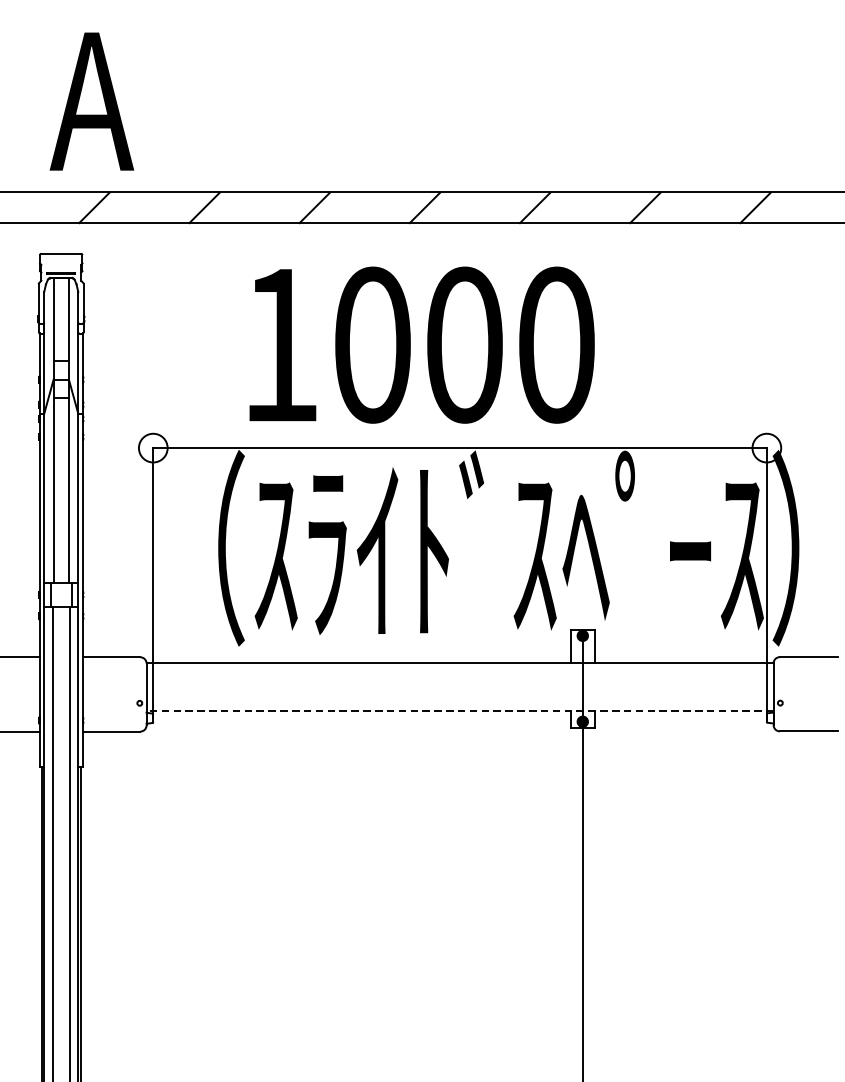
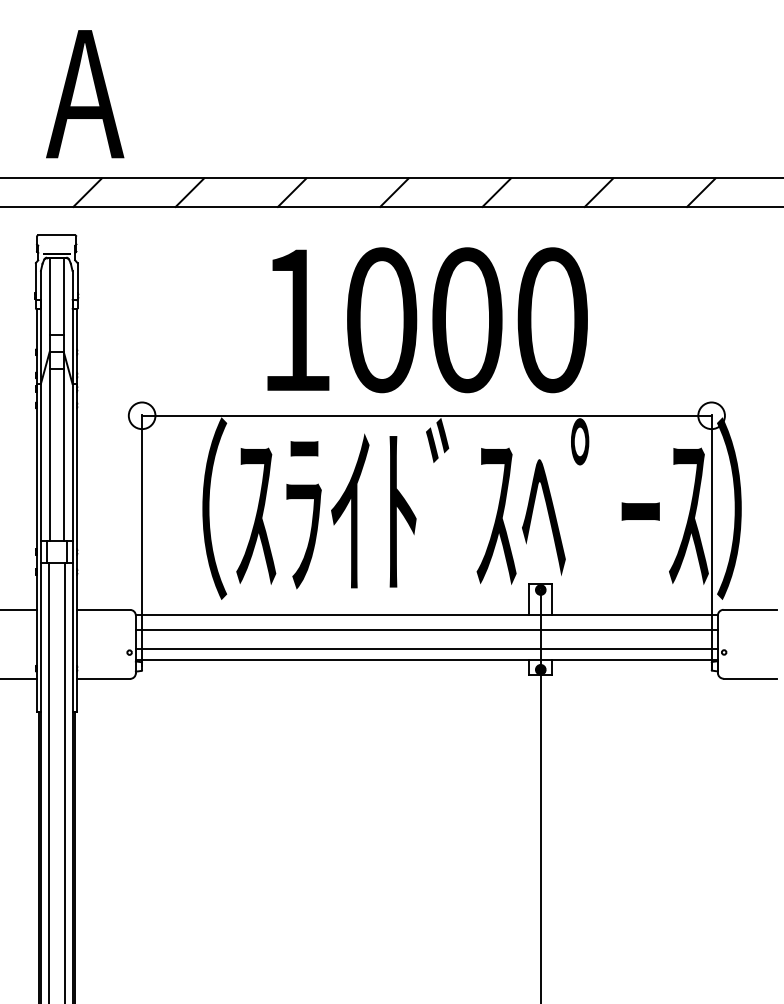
text: (421, 345) -> (427, 320), moved
line: (459, 678) -> (426, 629), added
line: (459, 698) -> (426, 648), added
line: (459, 711) -> (426, 660), dashed -> solid

